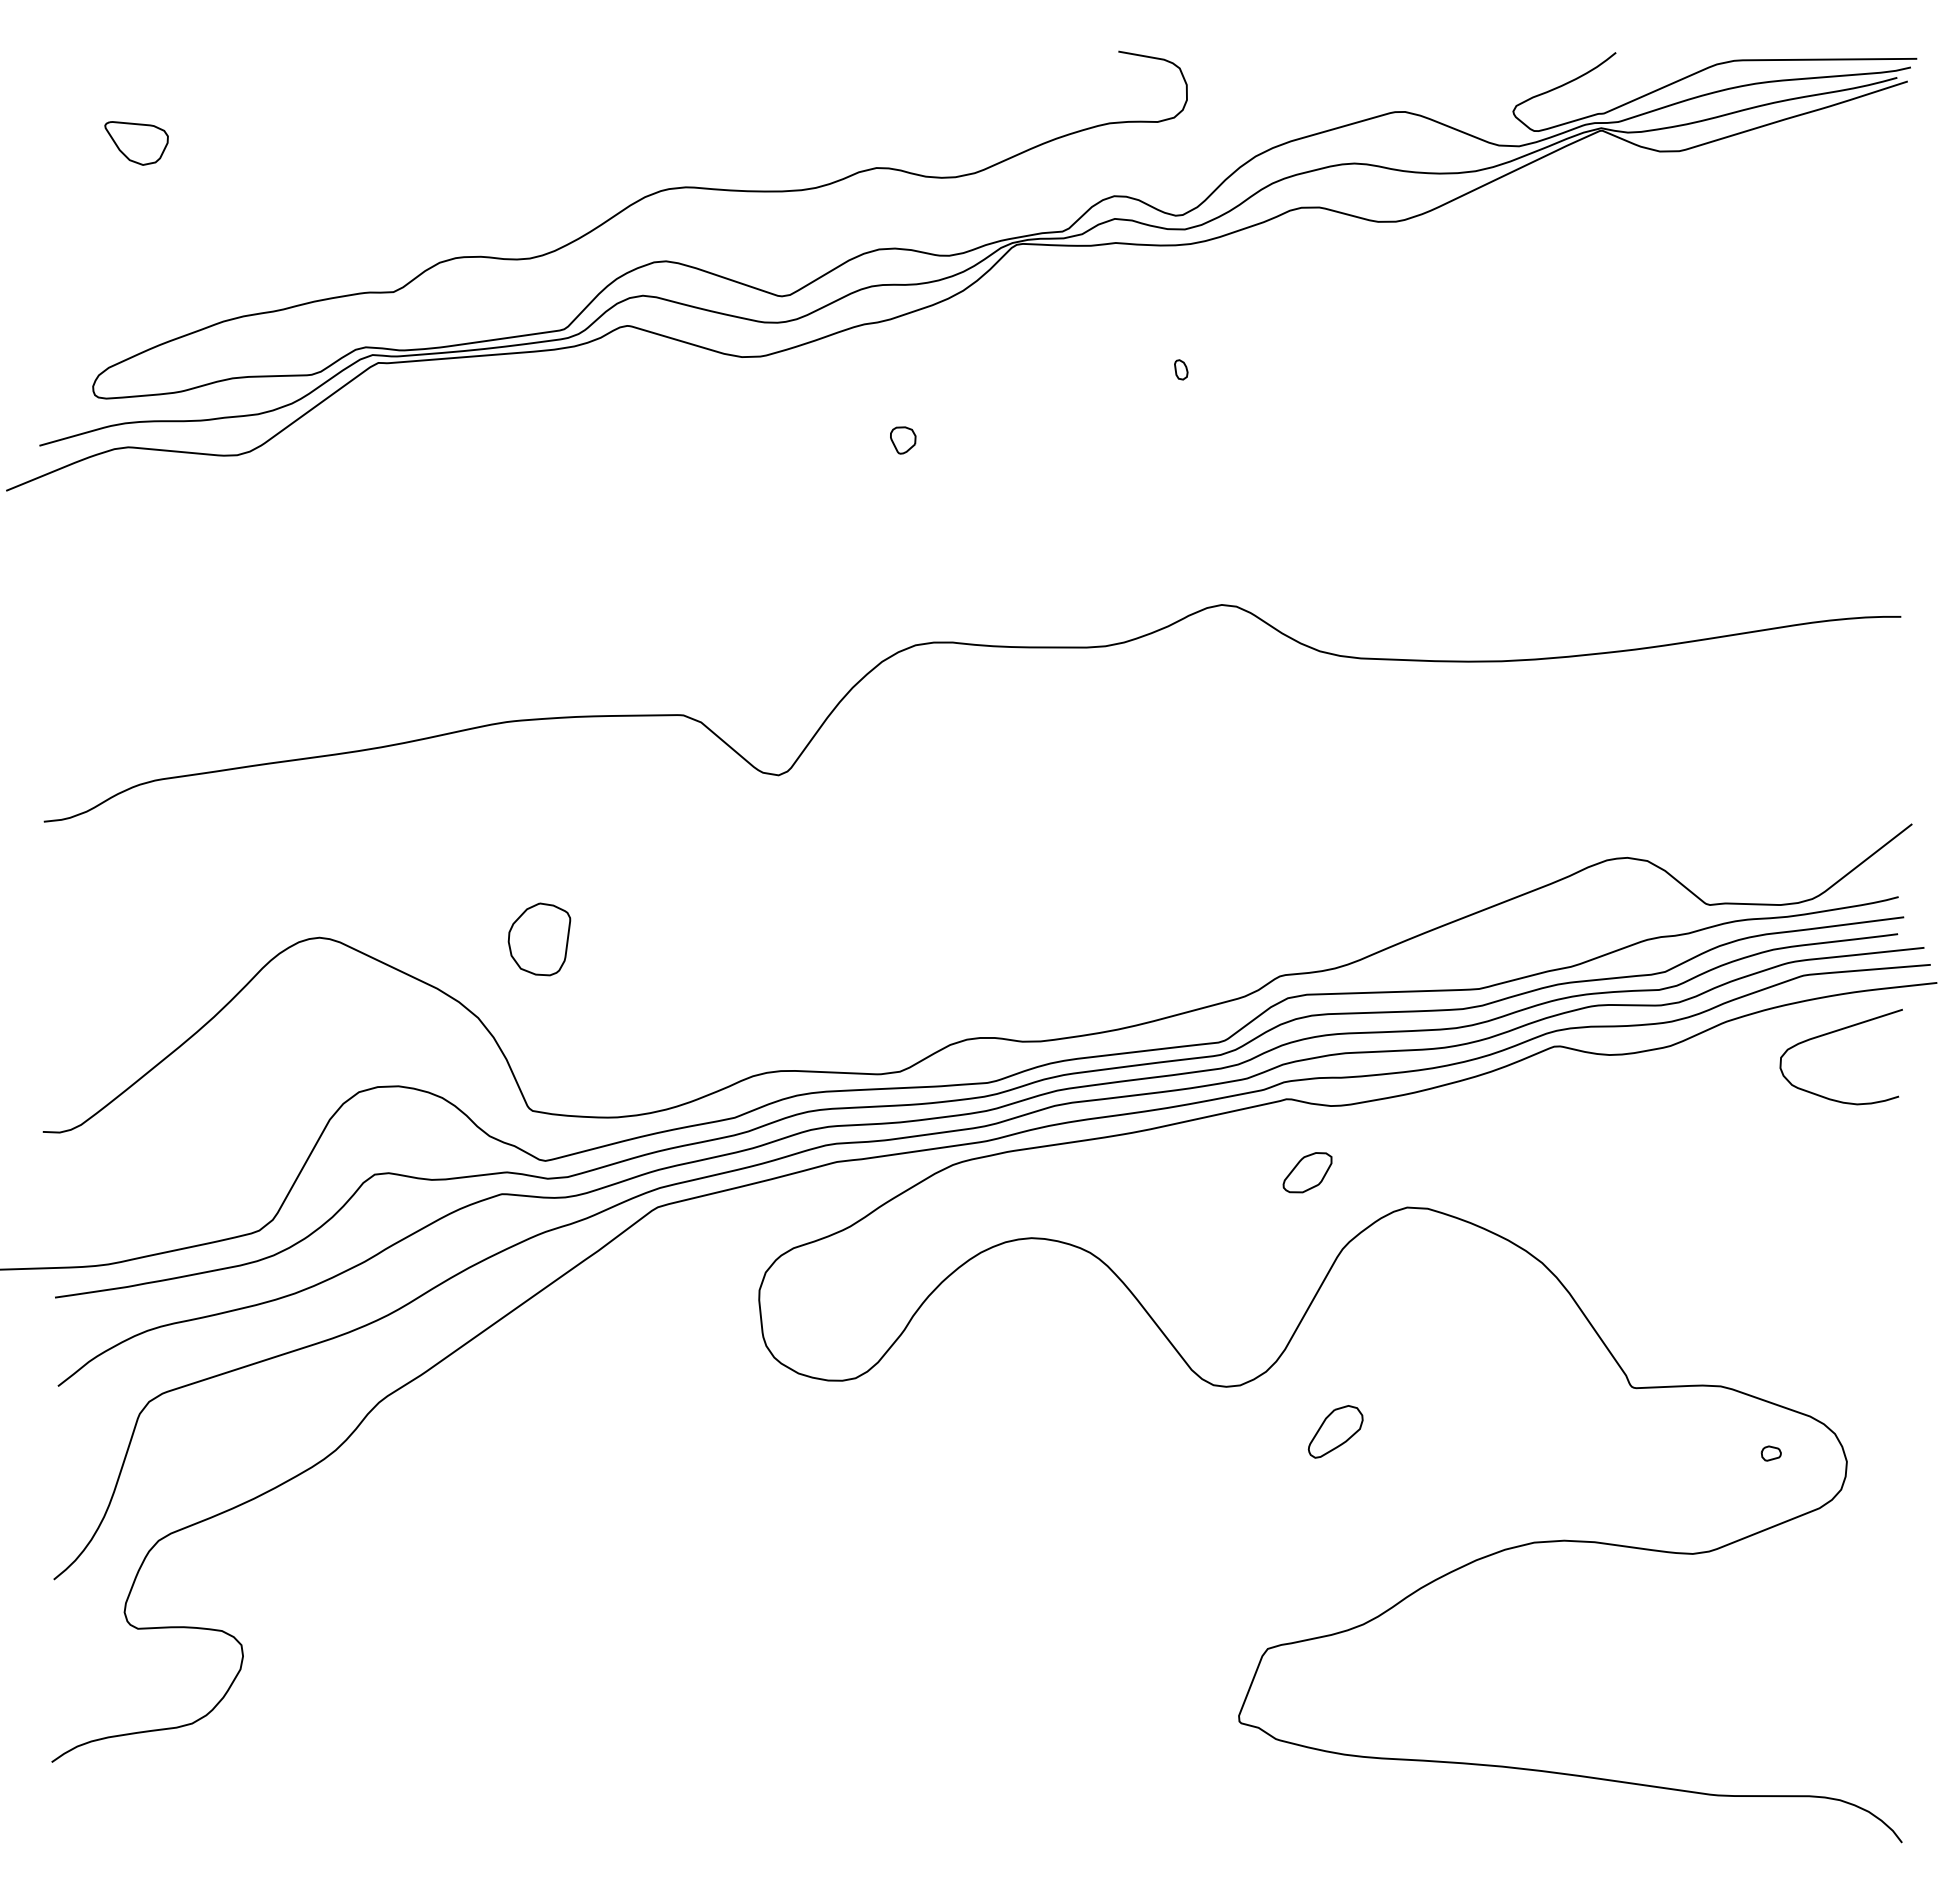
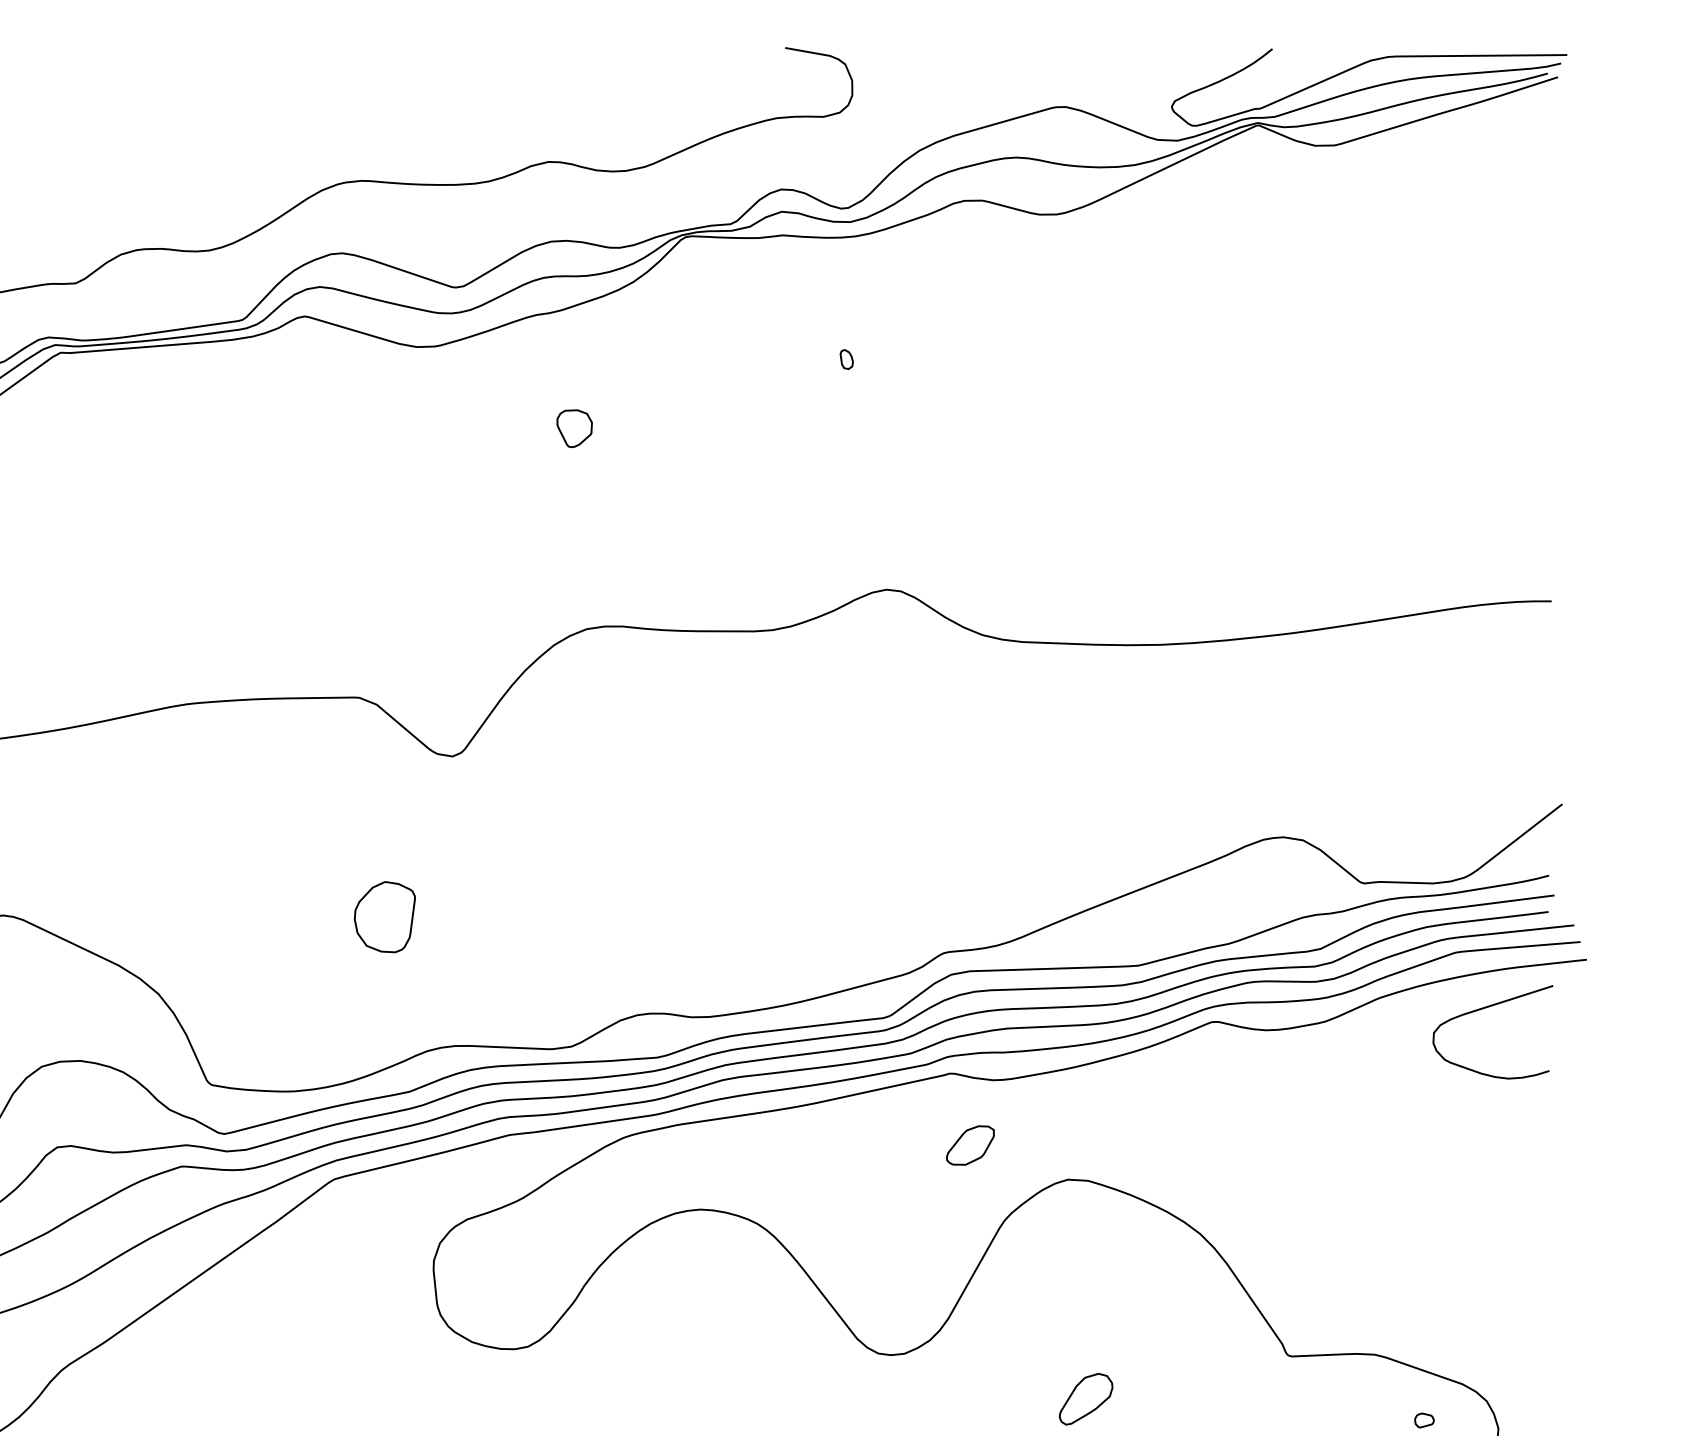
part: (902, 440) -> (573, 428), size x1.43
part: (539, 939) -> (384, 917), moved
part: (1335, 1431) -> (1085, 1398), moved

